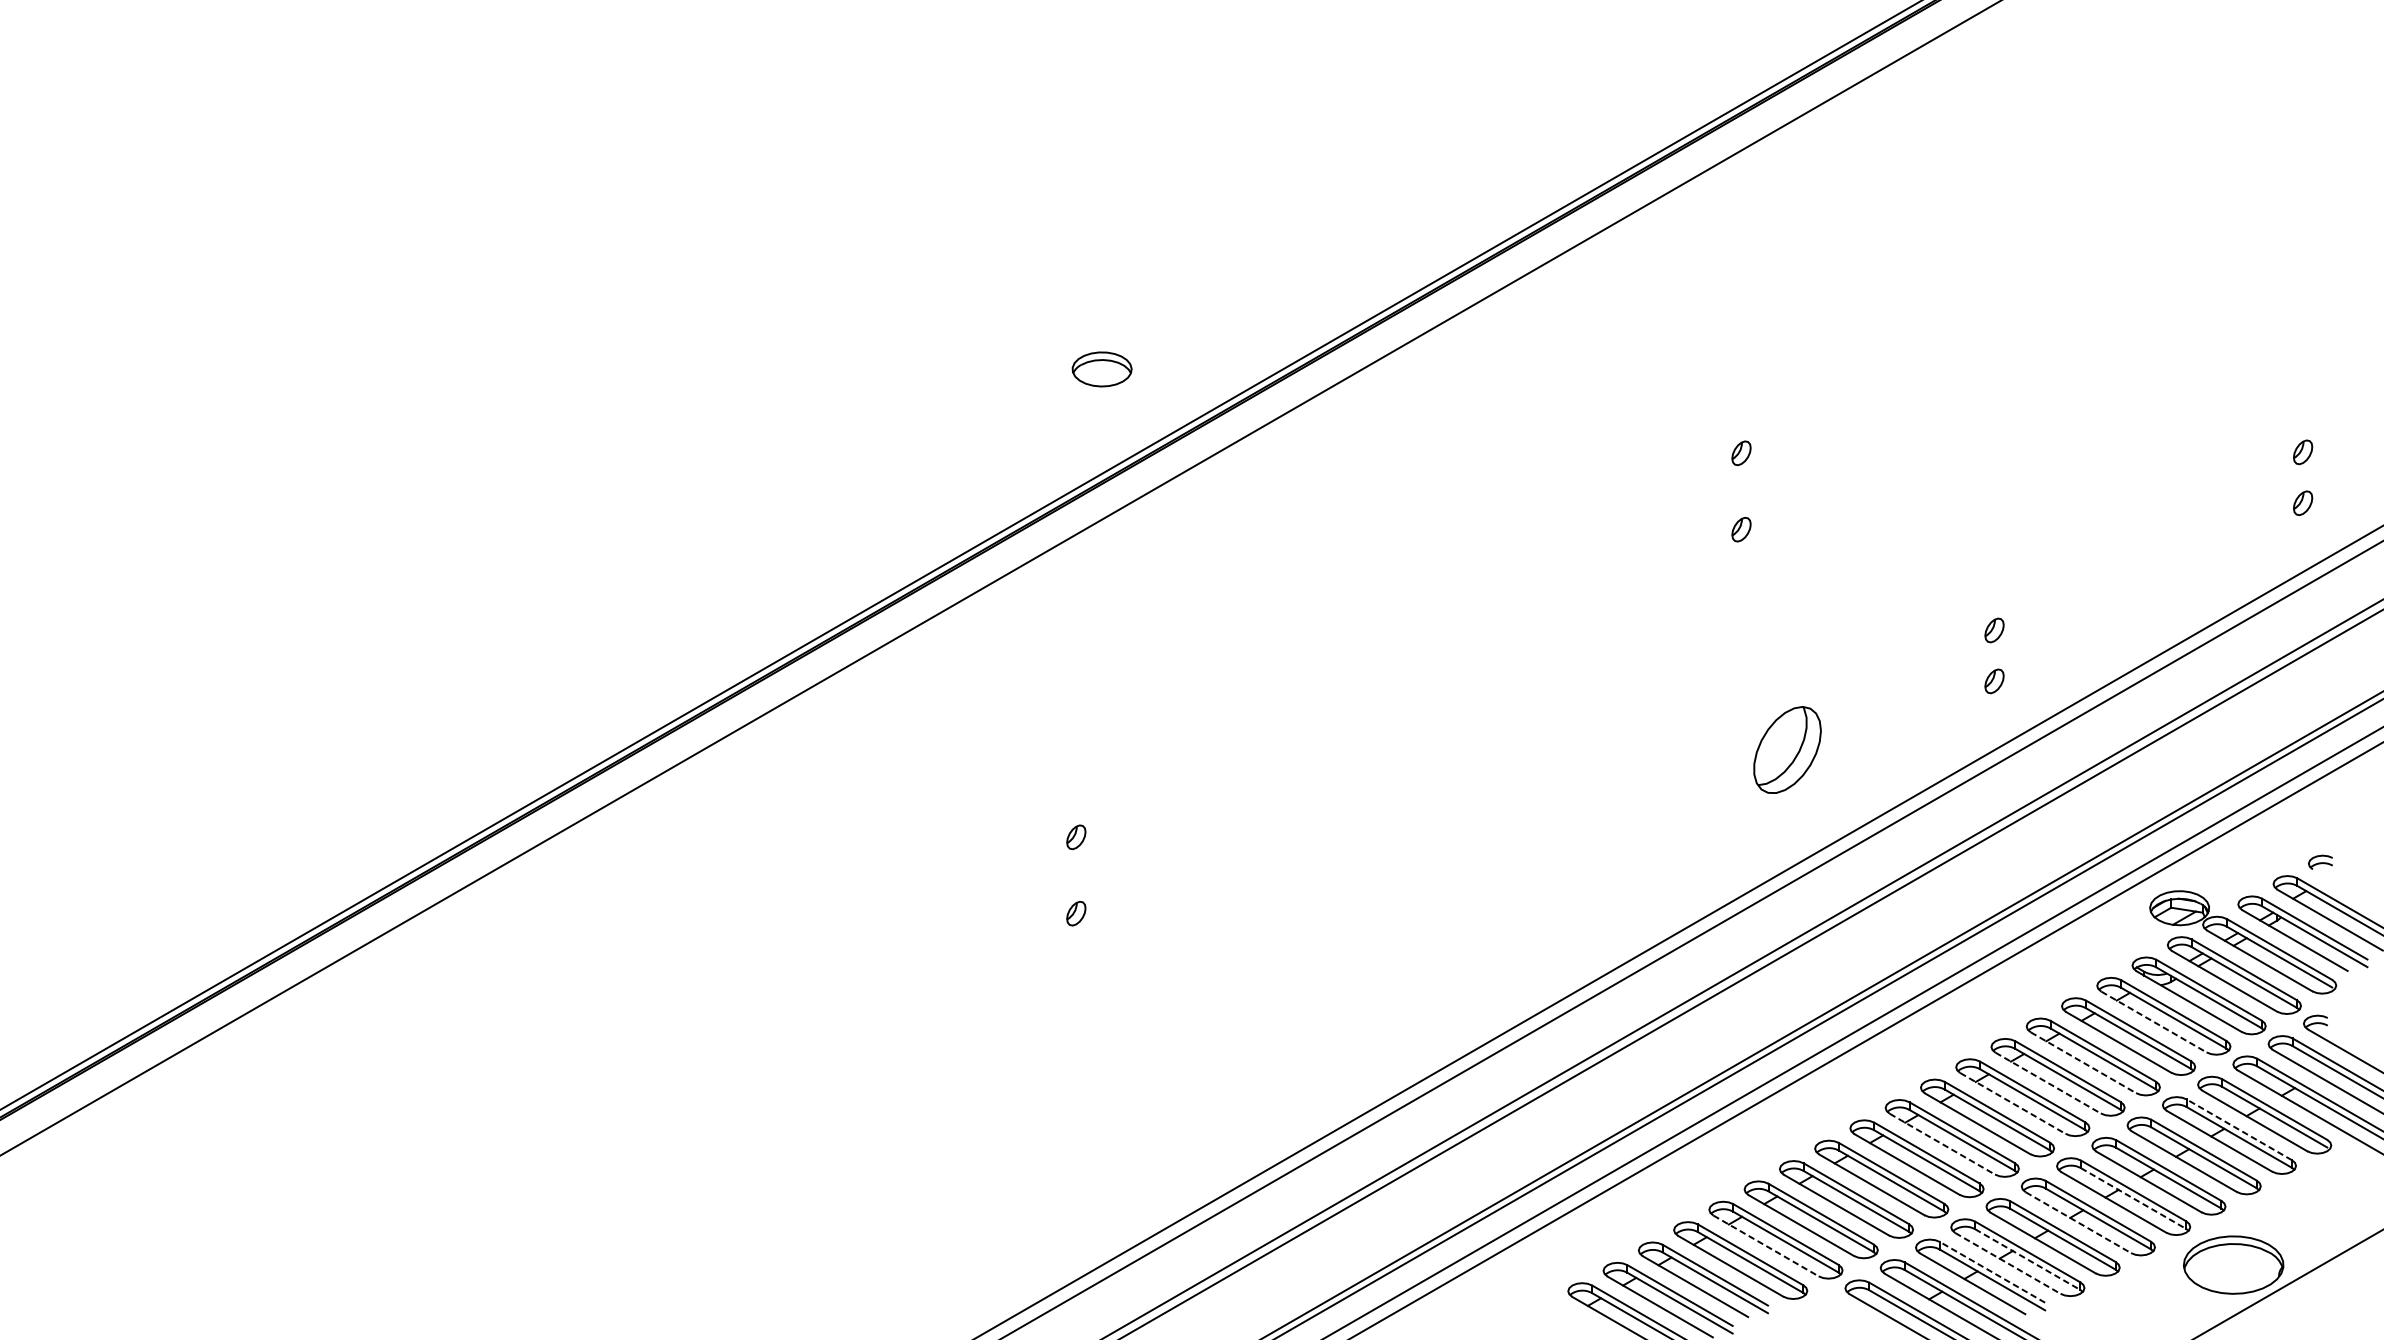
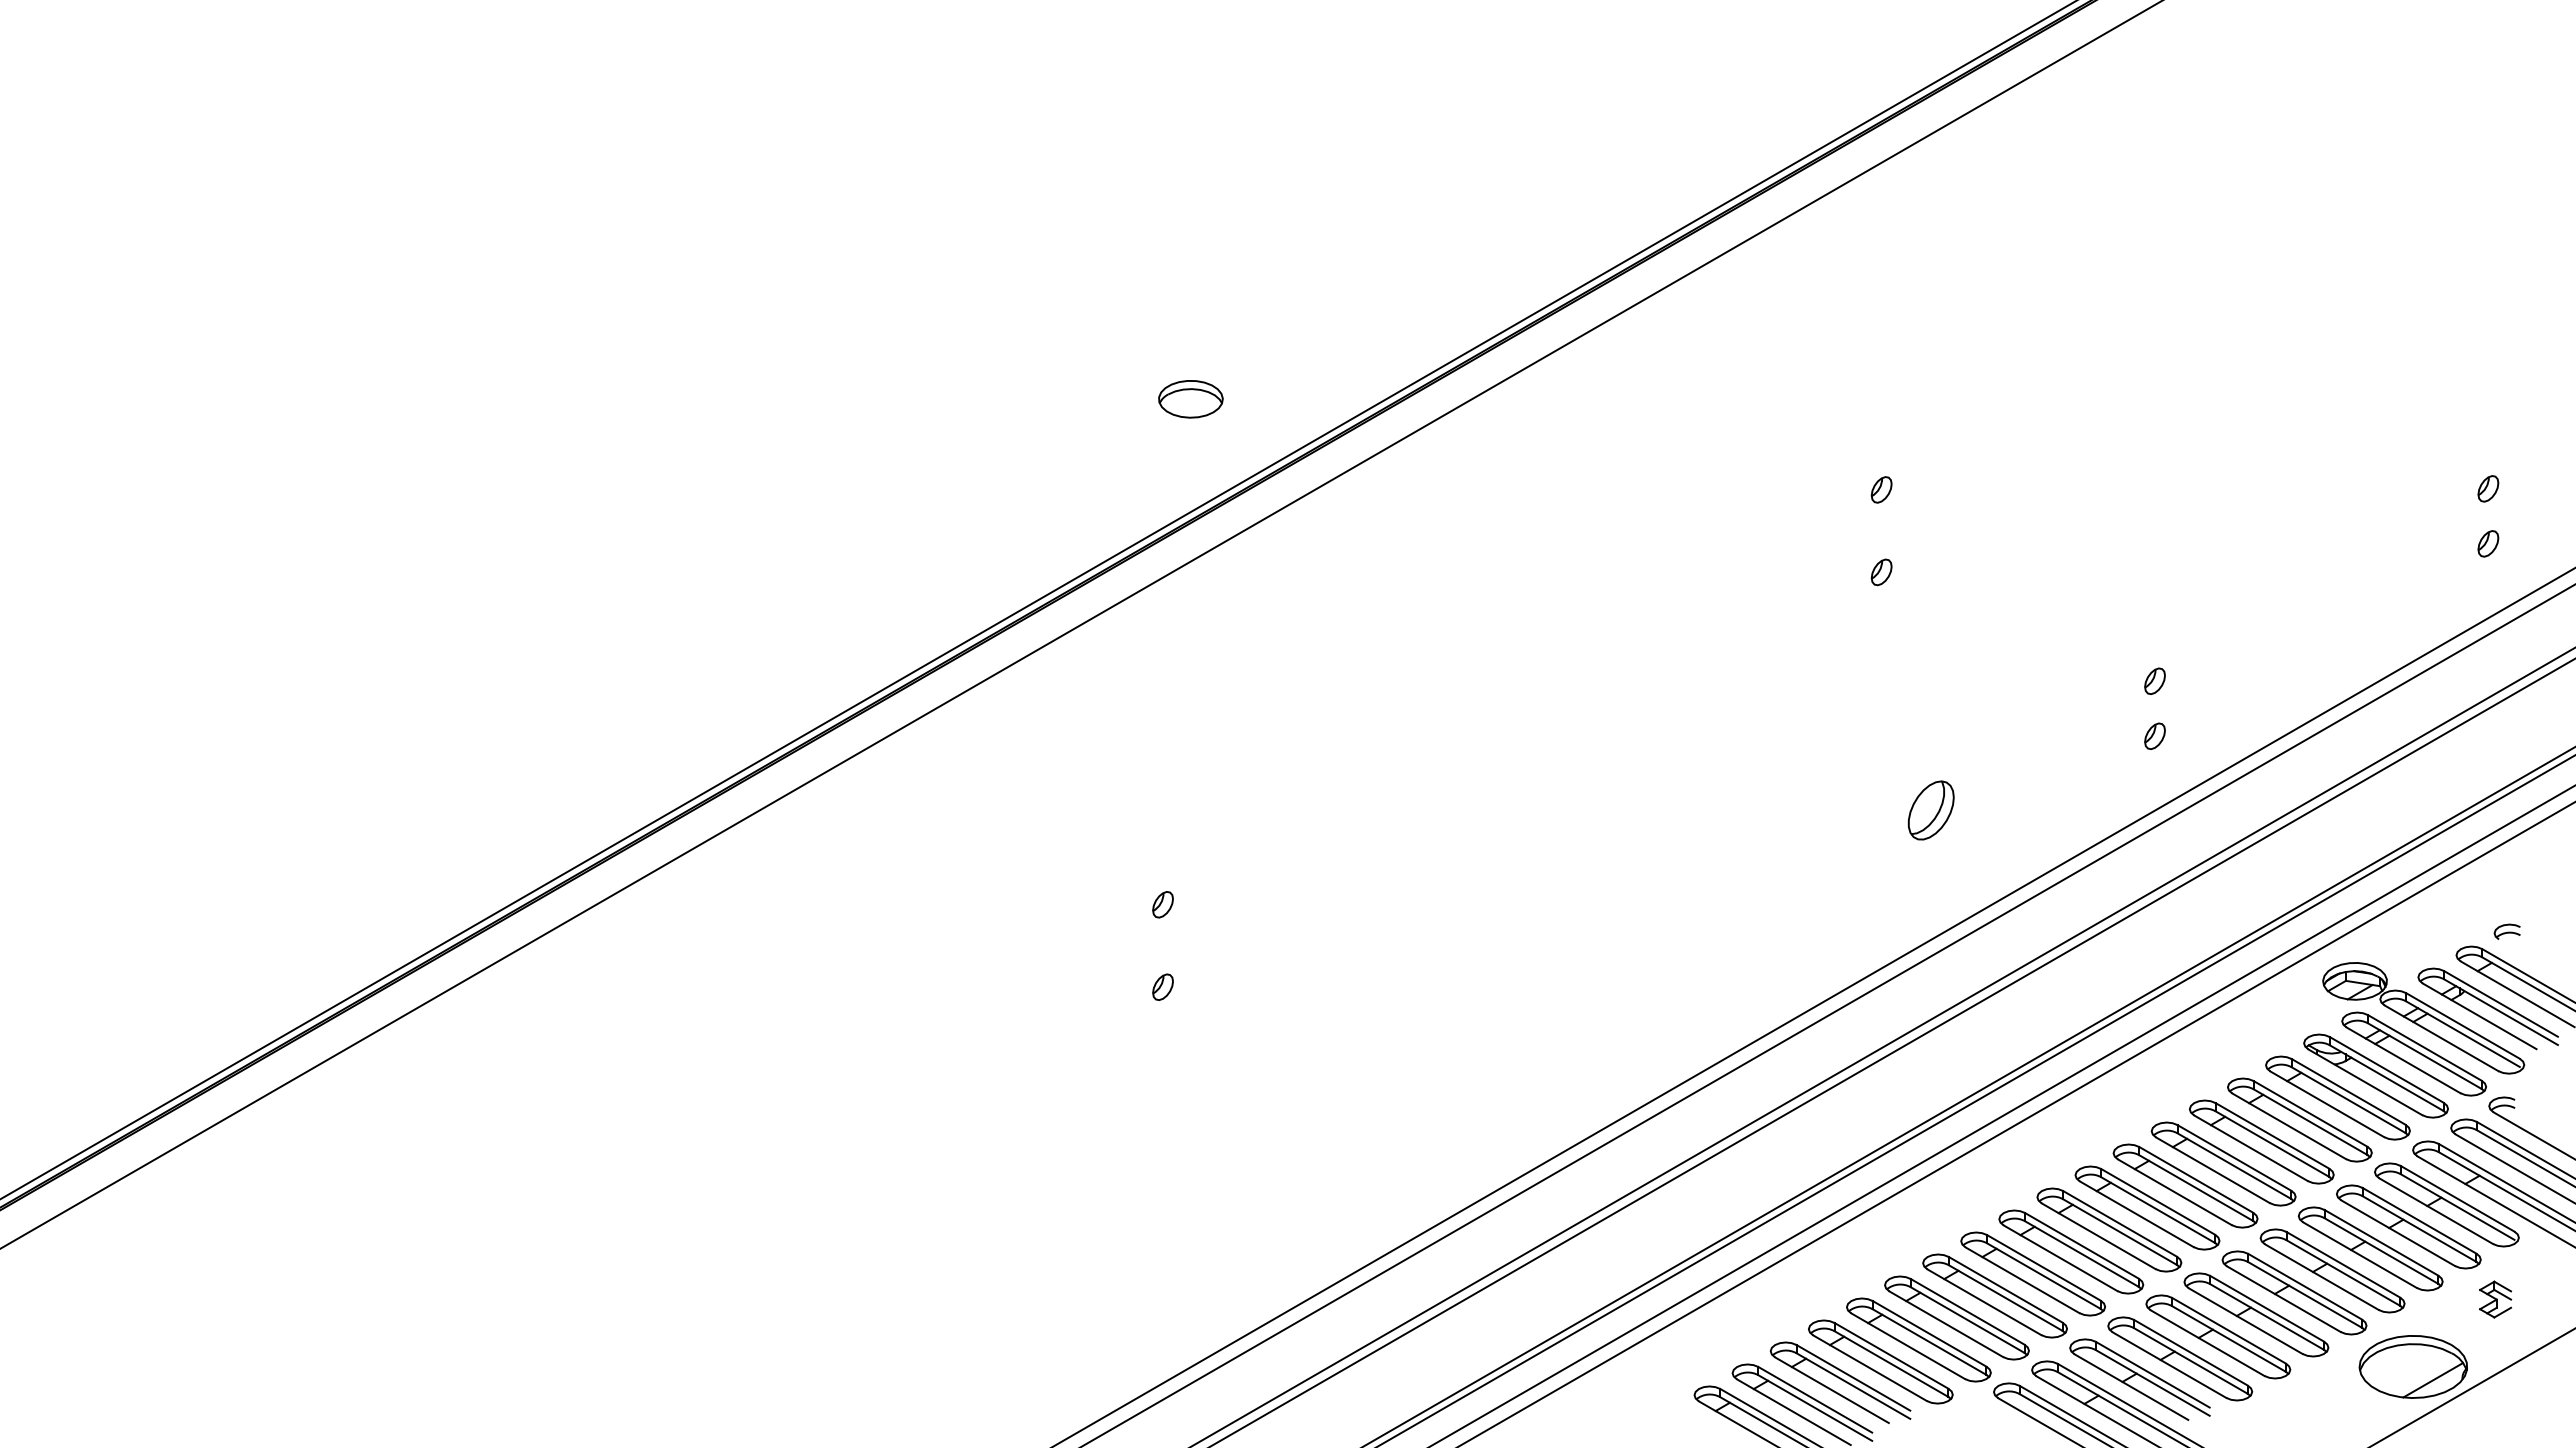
part: (1786, 750) -> (1930, 810), size x0.62
line: (2154, 1022) -> (2327, 1104), dashed -> solid
line: (2083, 1062) -> (2251, 1148), dashed -> solid
line: (2047, 1083) -> (2212, 1170), dashed -> solid
line: (2012, 1103) -> (2174, 1192), dashed -> solid
line: (2239, 1129) -> (2419, 1220), dashed -> solid
line: (1942, 1144) -> (2098, 1236), dashed -> solid
line: (2133, 1198) -> (2305, 1295), dashed -> solid
part: (2309, 1202) -> (2495, 1299), added
line: (2078, 1223) -> (2245, 1321), dashed -> solid
line: (1766, 1246) -> (1908, 1346), dashed -> solid
line: (2027, 1260) -> (2190, 1361), dashed -> solid
line: (2007, 1263) -> (2169, 1365), dashed -> solid
line: (1992, 1272) -> (2152, 1374), dashed -> solid
line: (2252, 1277) -> (2433, 1380), added

